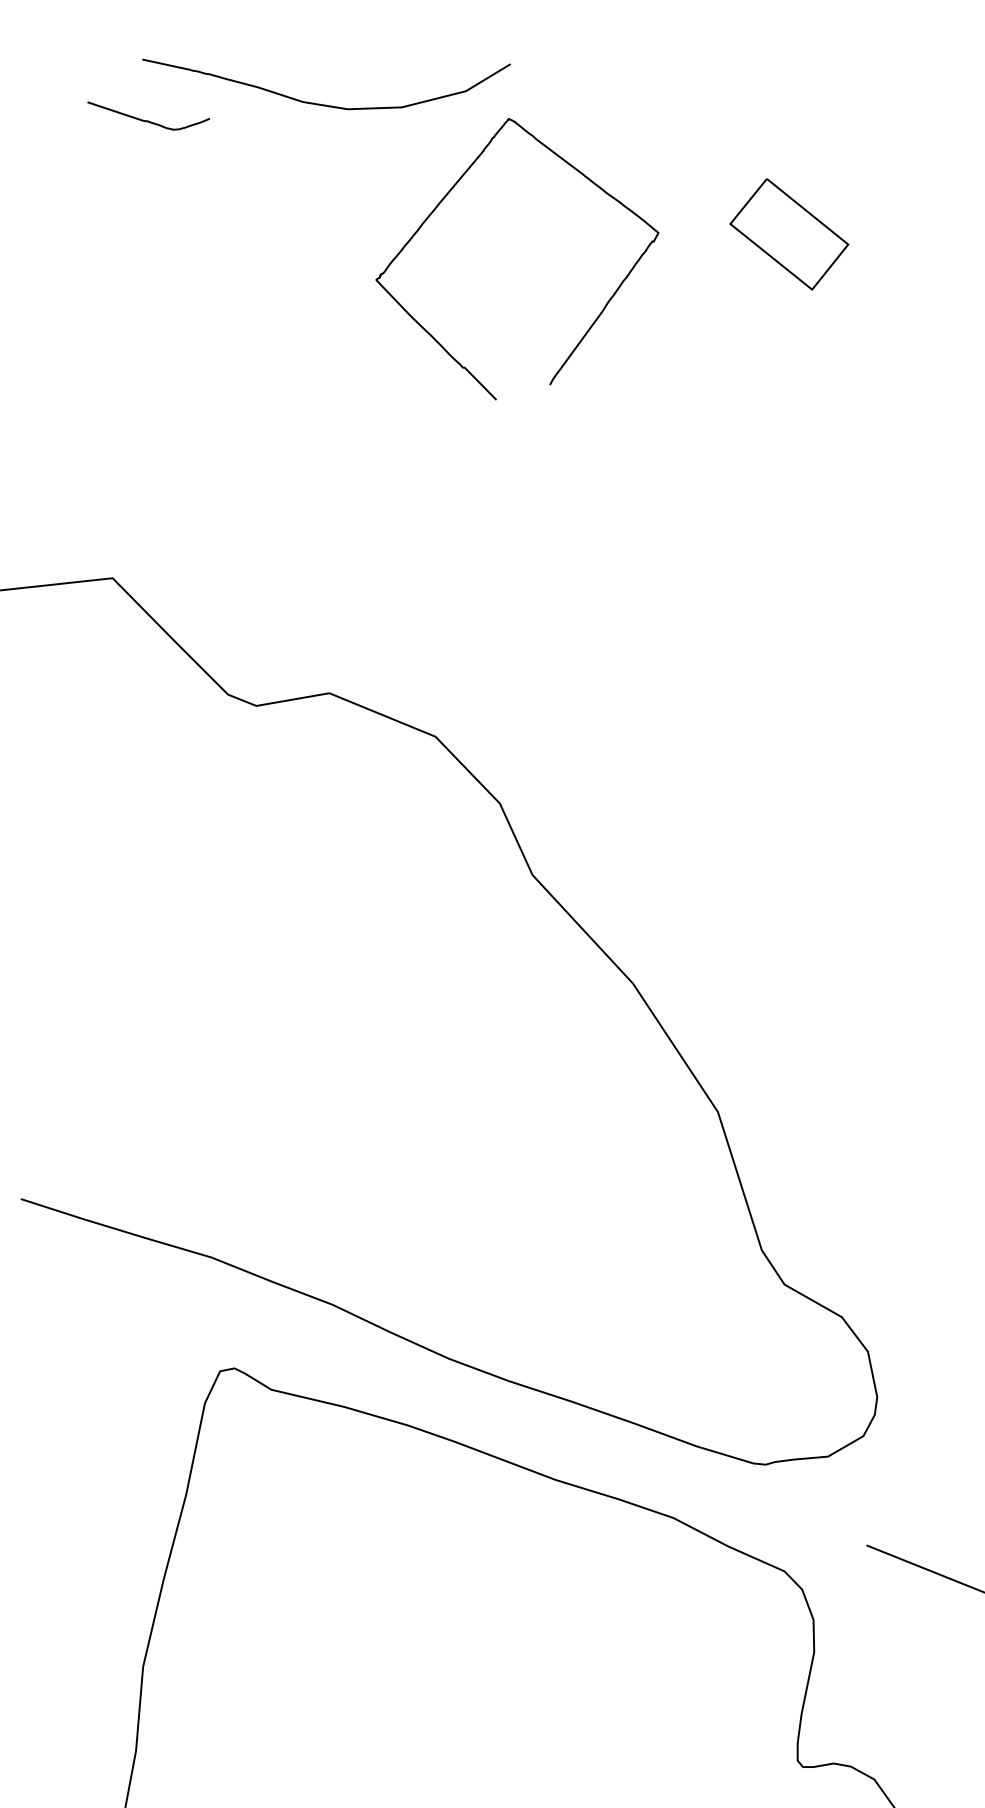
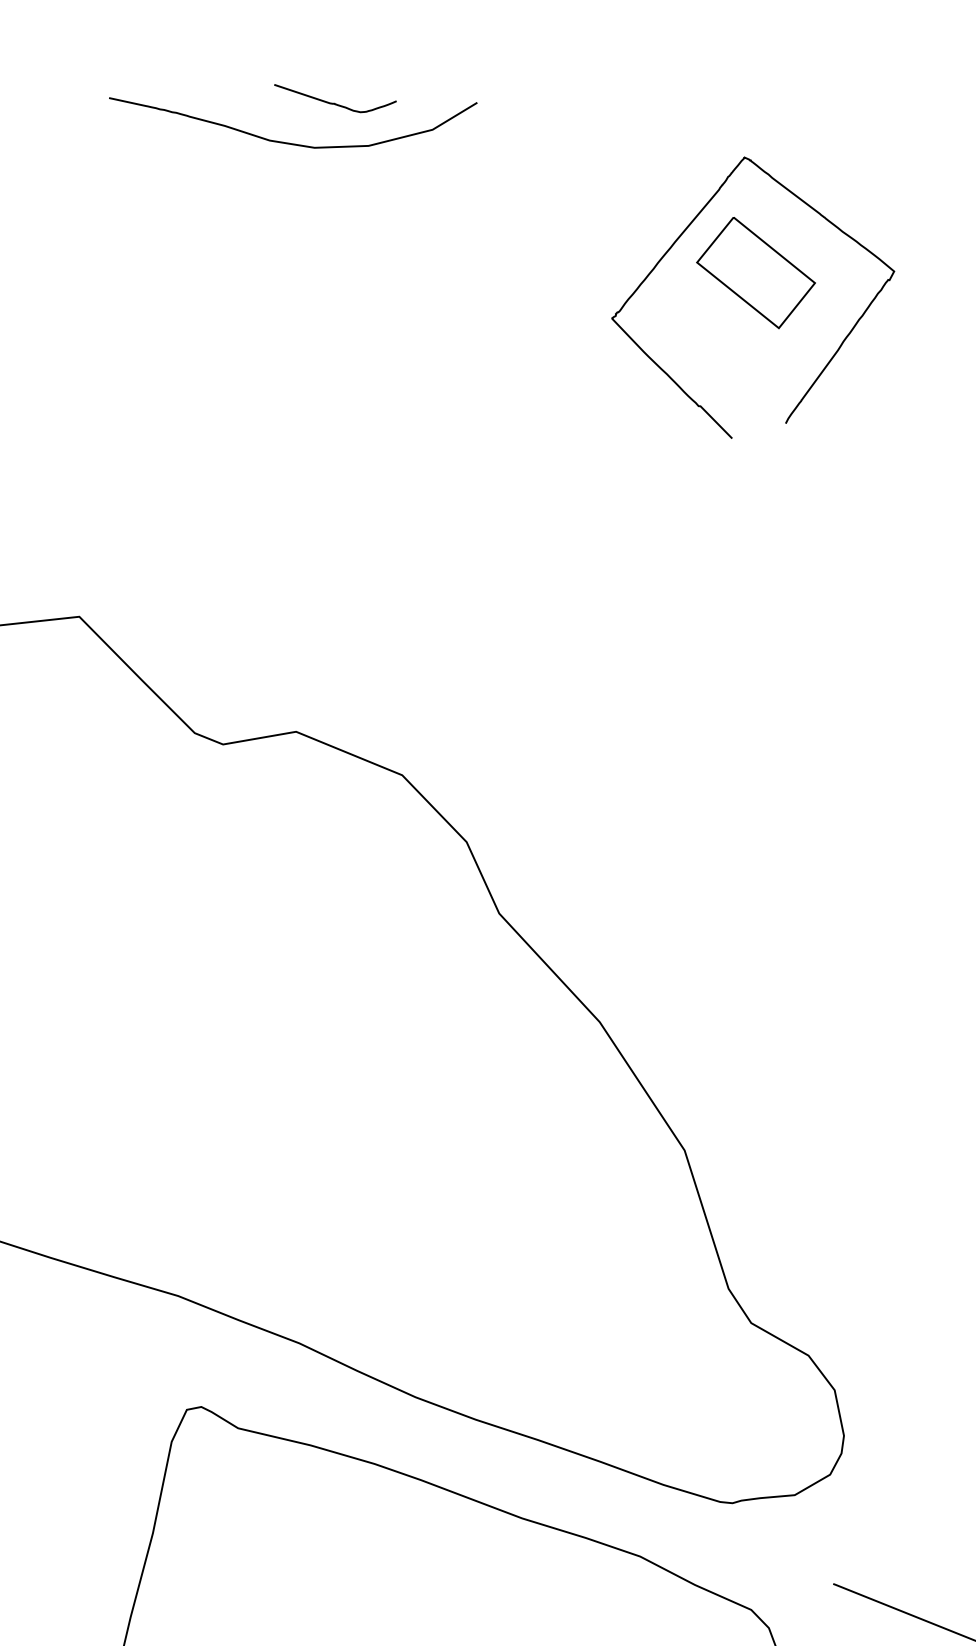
curve: (148, 120) -> (335, 103), moved
curve: (443, 200) -> (679, 239), moved

